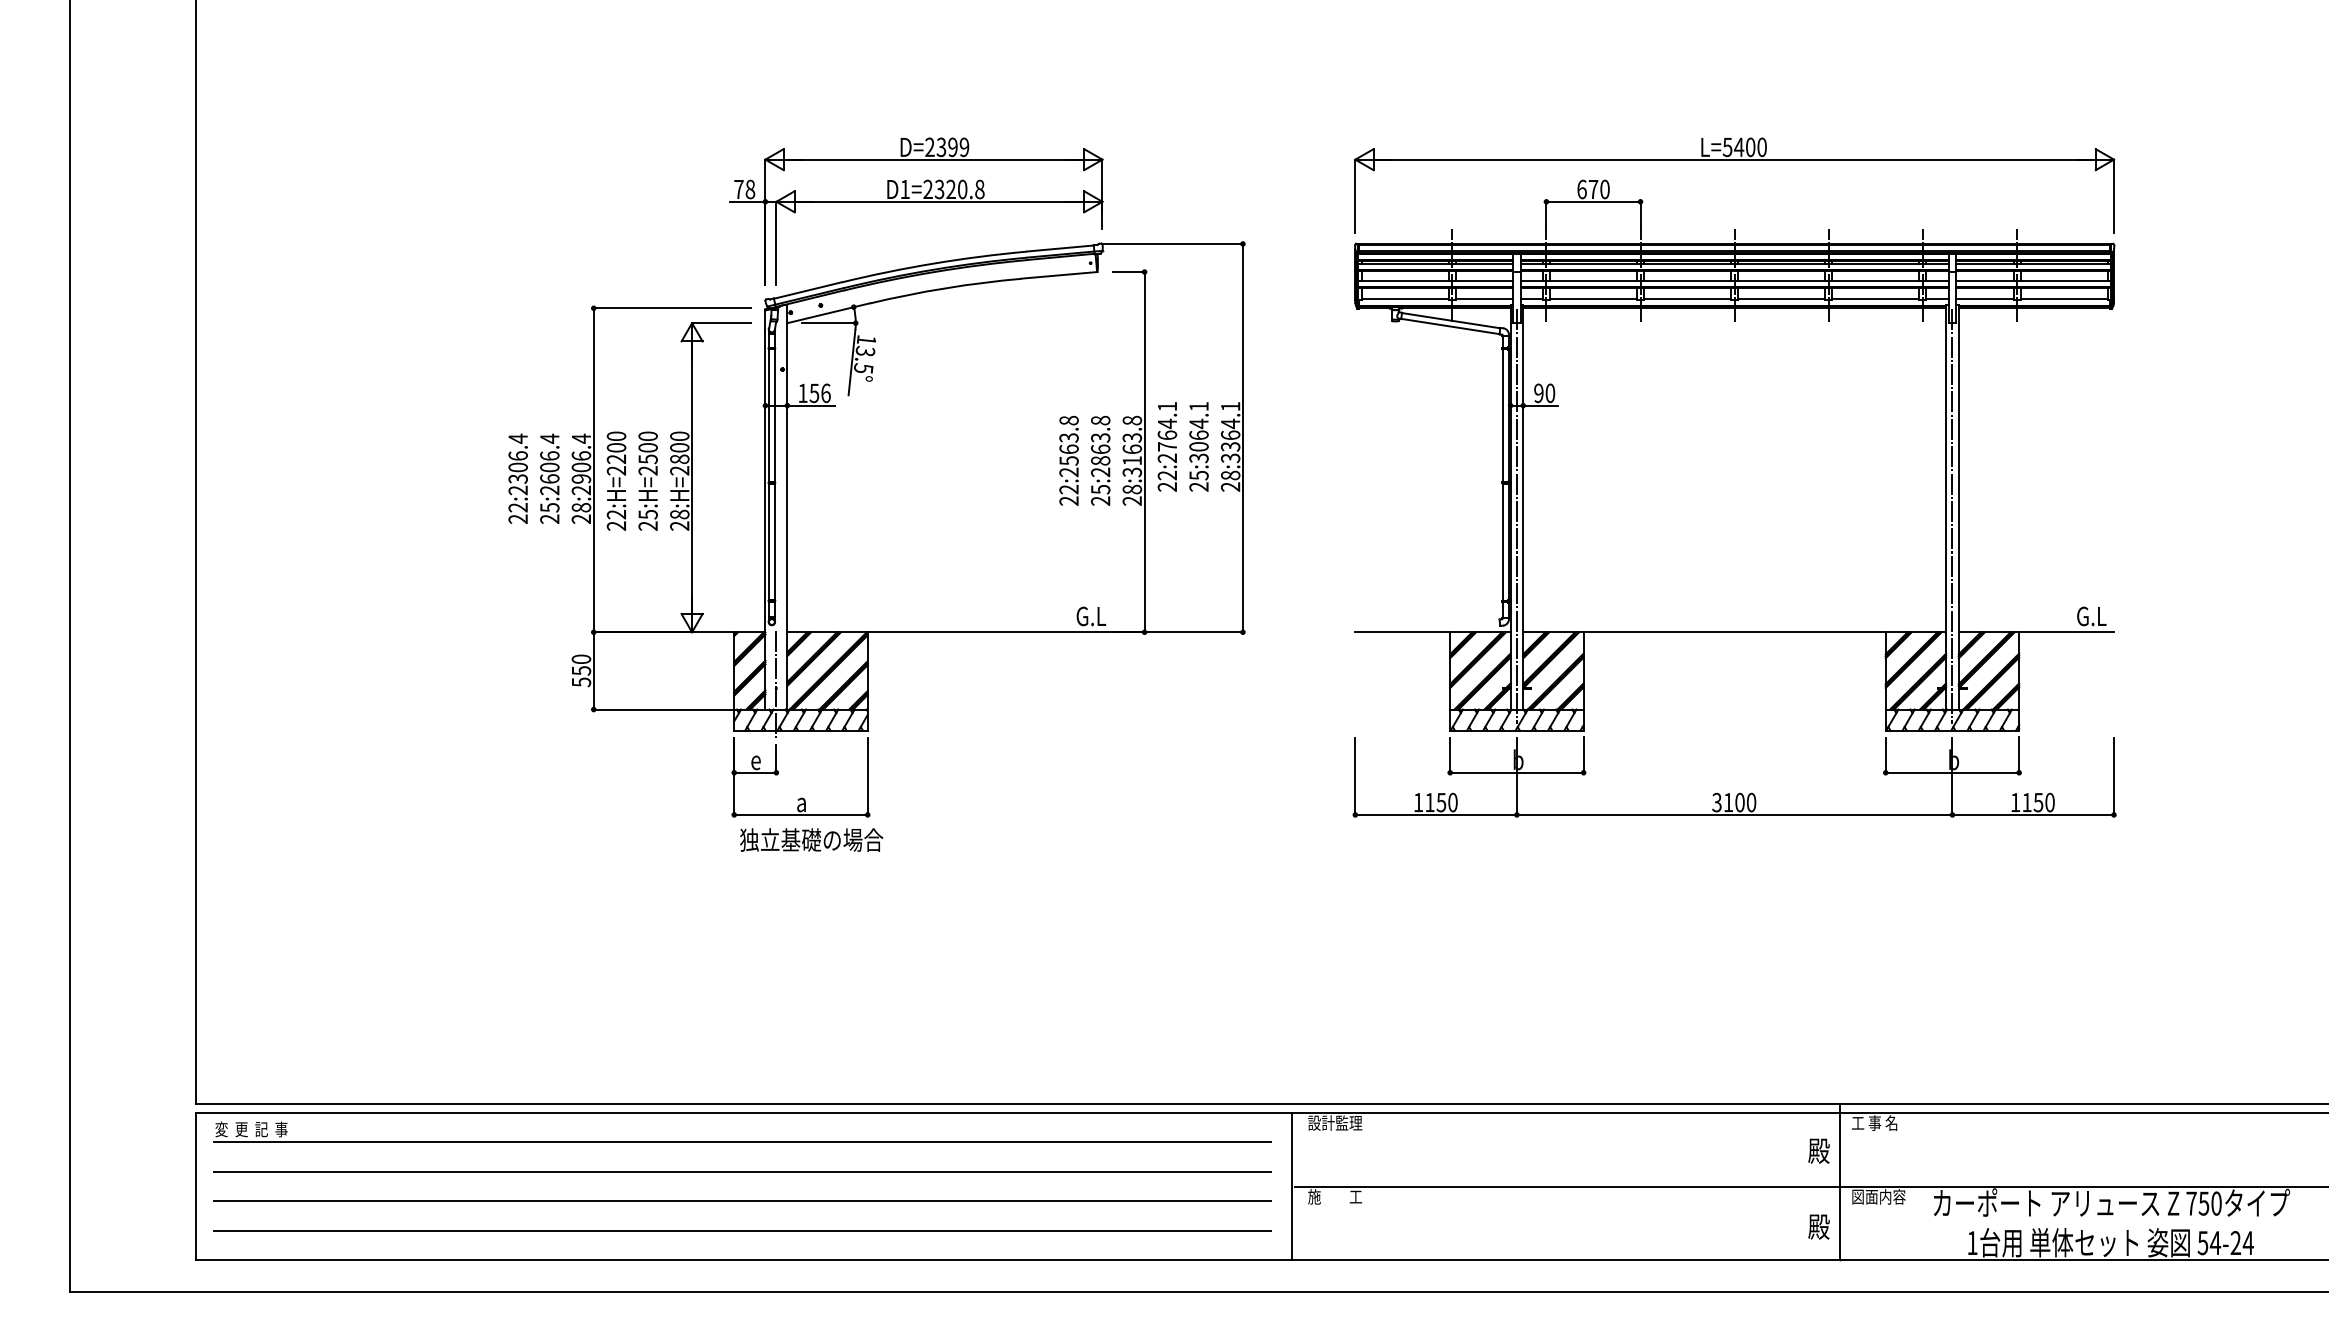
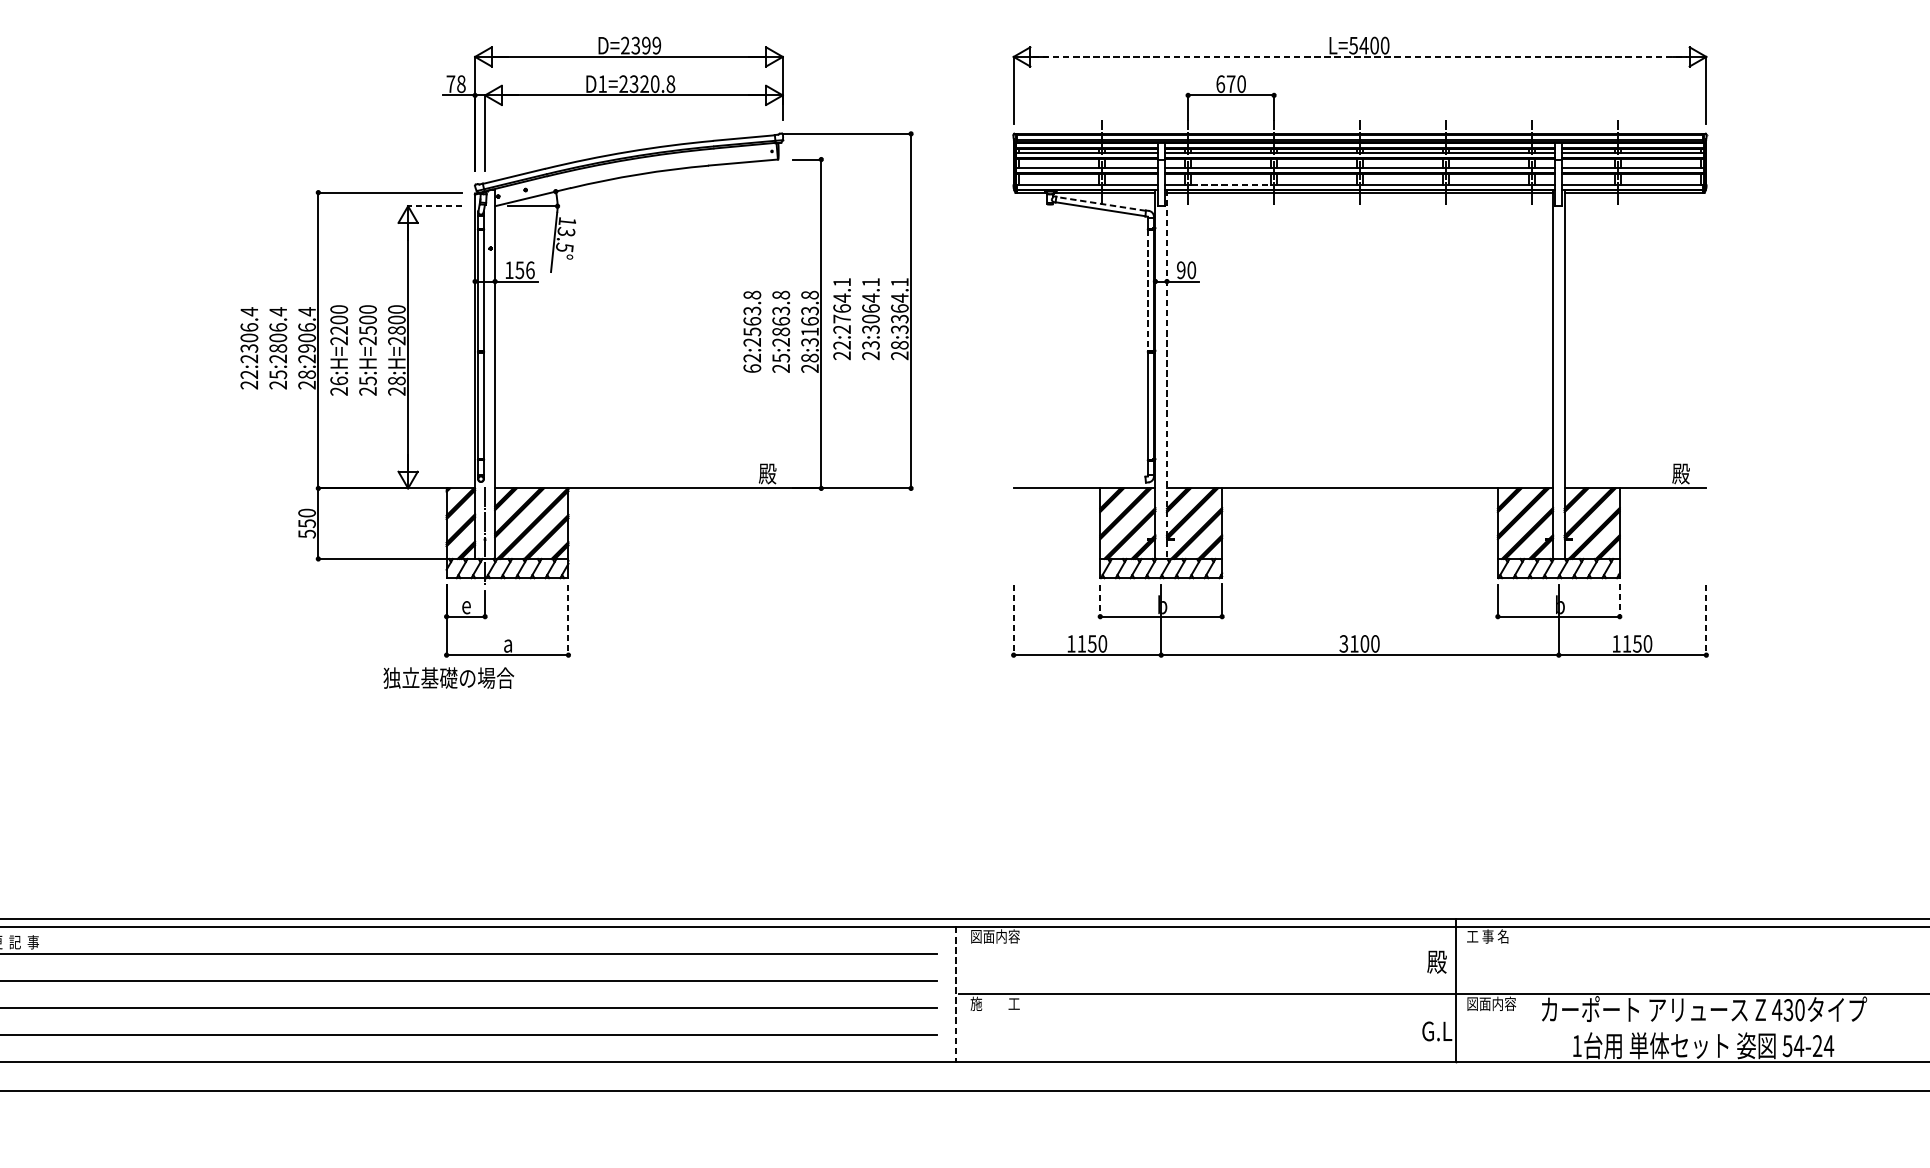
line: (1735, 159) -> (1360, 56), solid -> dashed
line: (1593, 299) -> (1231, 184), solid -> dashed
line: (1451, 320) -> (1101, 203), solid -> dashed
line: (721, 323) -> (434, 206), solid -> dashed
line: (1502, 416) -> (1148, 291), solid -> dashed
text: (1198, 475) -> (870, 345), 25:3064.1 -> 23:3064.1
text: (549, 478) -> (277, 348), 25:2606.4 -> 25:2806.4
text: (1068, 500) -> (751, 368), 22:2563.8 -> 62:2563.8
line: (1523, 507) -> (1167, 374), solid -> dashed
text: (616, 514) -> (339, 380), 22:H=2200 -> 26:H=2200
line: (1516, 516) -> (1160, 382), removed
line: (1952, 516) -> (1558, 382), removed
text: (1091, 616) -> (772, 474), G.L -> 殿
text: (2091, 616) -> (1685, 474), G.L -> 殿
line: (1450, 755) -> (1100, 600), solid -> dashed
line: (2019, 755) -> (1620, 600), solid -> dashed
line: (867, 776) -> (568, 620), solid -> dashed
line: (1355, 776) -> (1013, 620), solid -> dashed
line: (2114, 776) -> (1706, 620), solid -> dashed
text: (811, 839) -> (448, 677), moved
text: (1335, 1122) -> (995, 935), 設計監理 -> 図面内容
line: (1292, 1186) -> (956, 994), solid -> dashed
text: (2197, 1203) -> (1782, 1009), 750 -> 430
text: (1819, 1226) -> (1437, 1030), 殿 -> G.L

